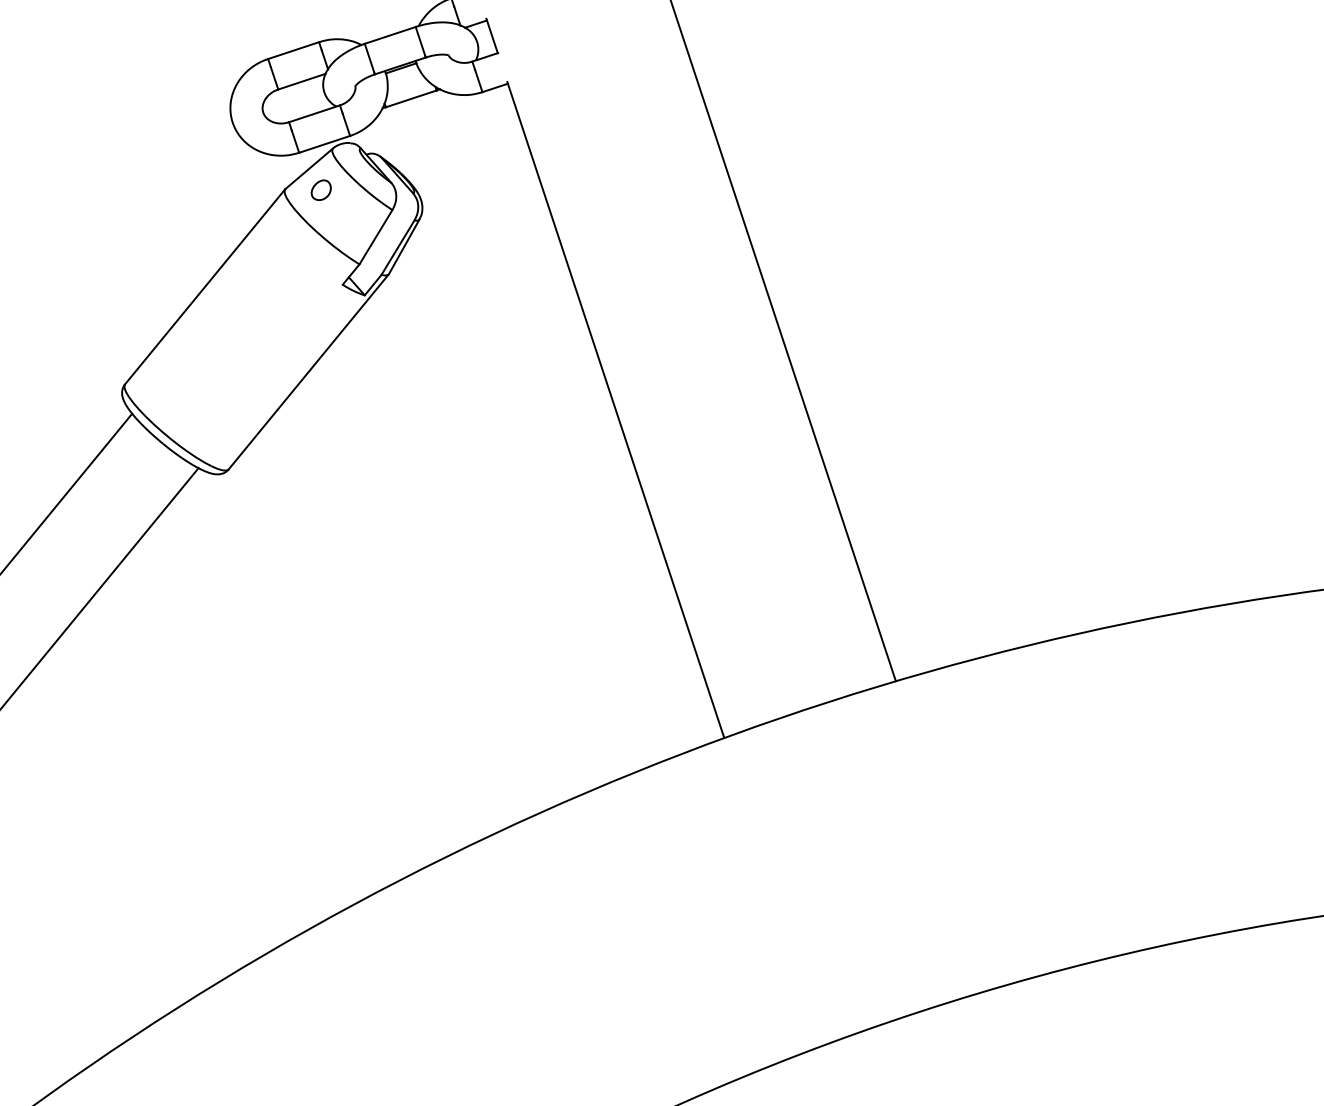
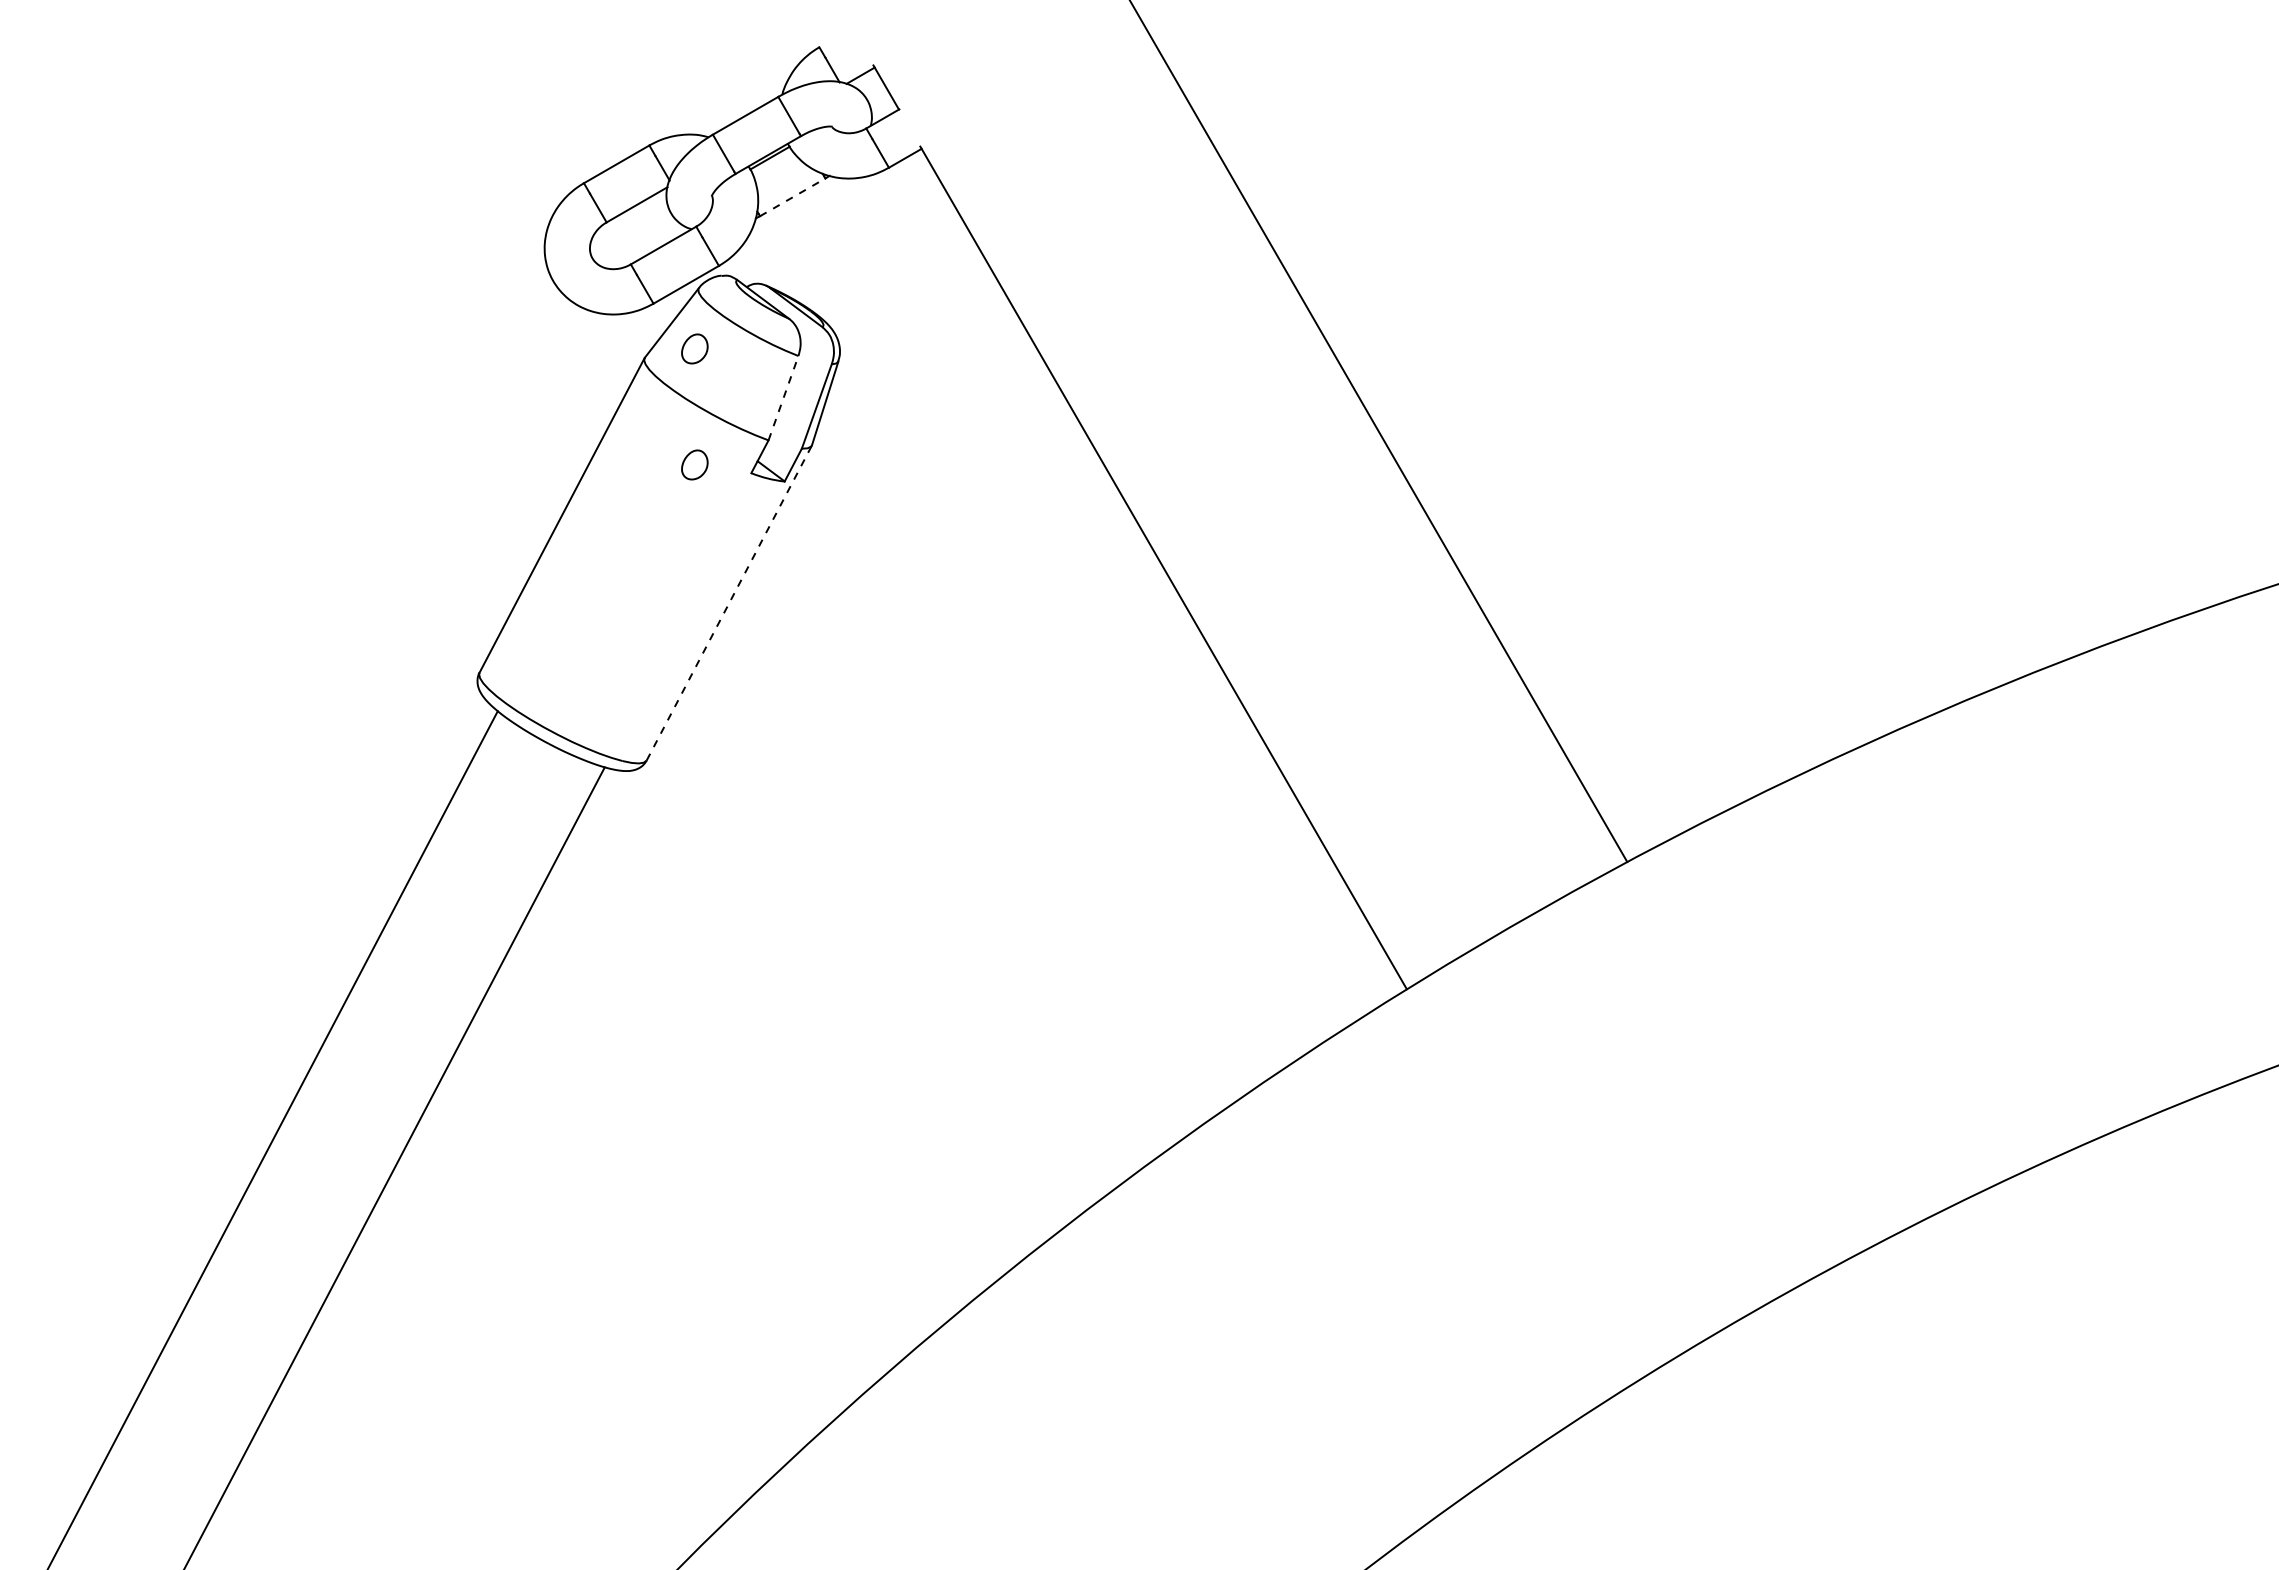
line: (411, 98) -> (792, 197), solid -> dashed
line: (375, 237) -> (783, 398), solid -> dashed
part: (304, 270) -> (694, 464), added
line: (308, 372) -> (729, 603), solid -> dashed

